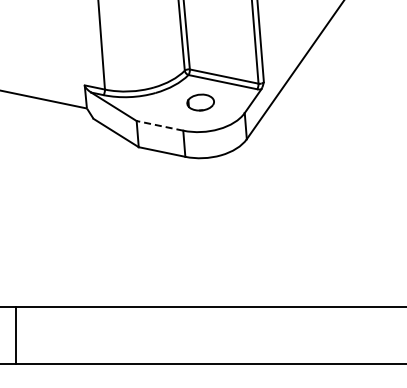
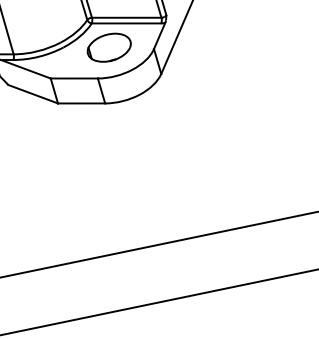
part: (200, 102) -> (108, 47), size x1.67
line: (159, 125) -> (73, 78), dashed -> solid

